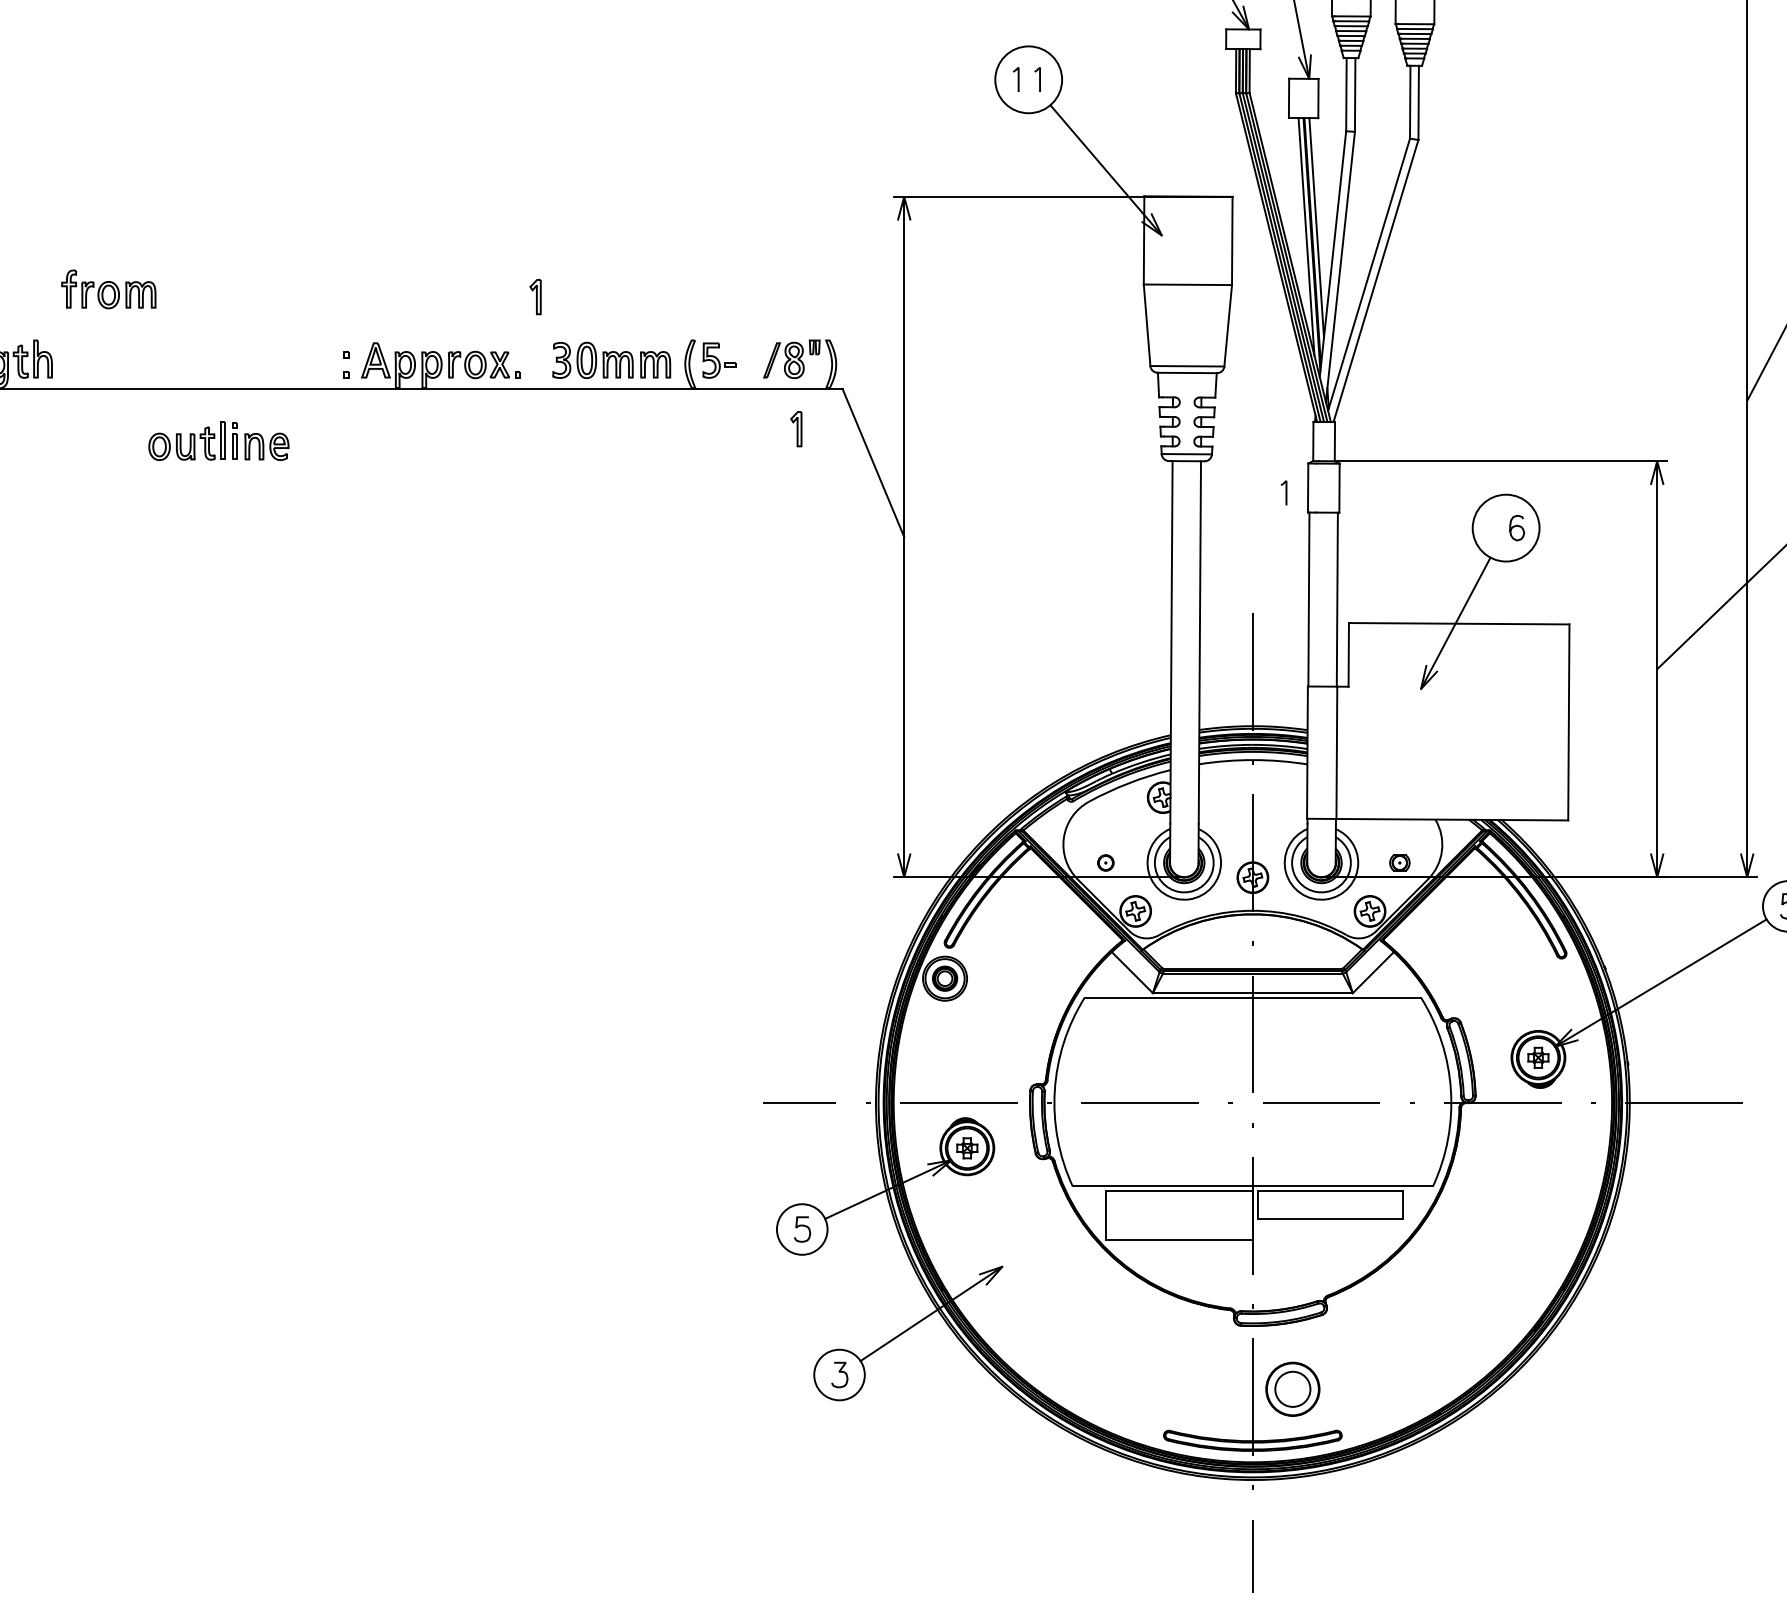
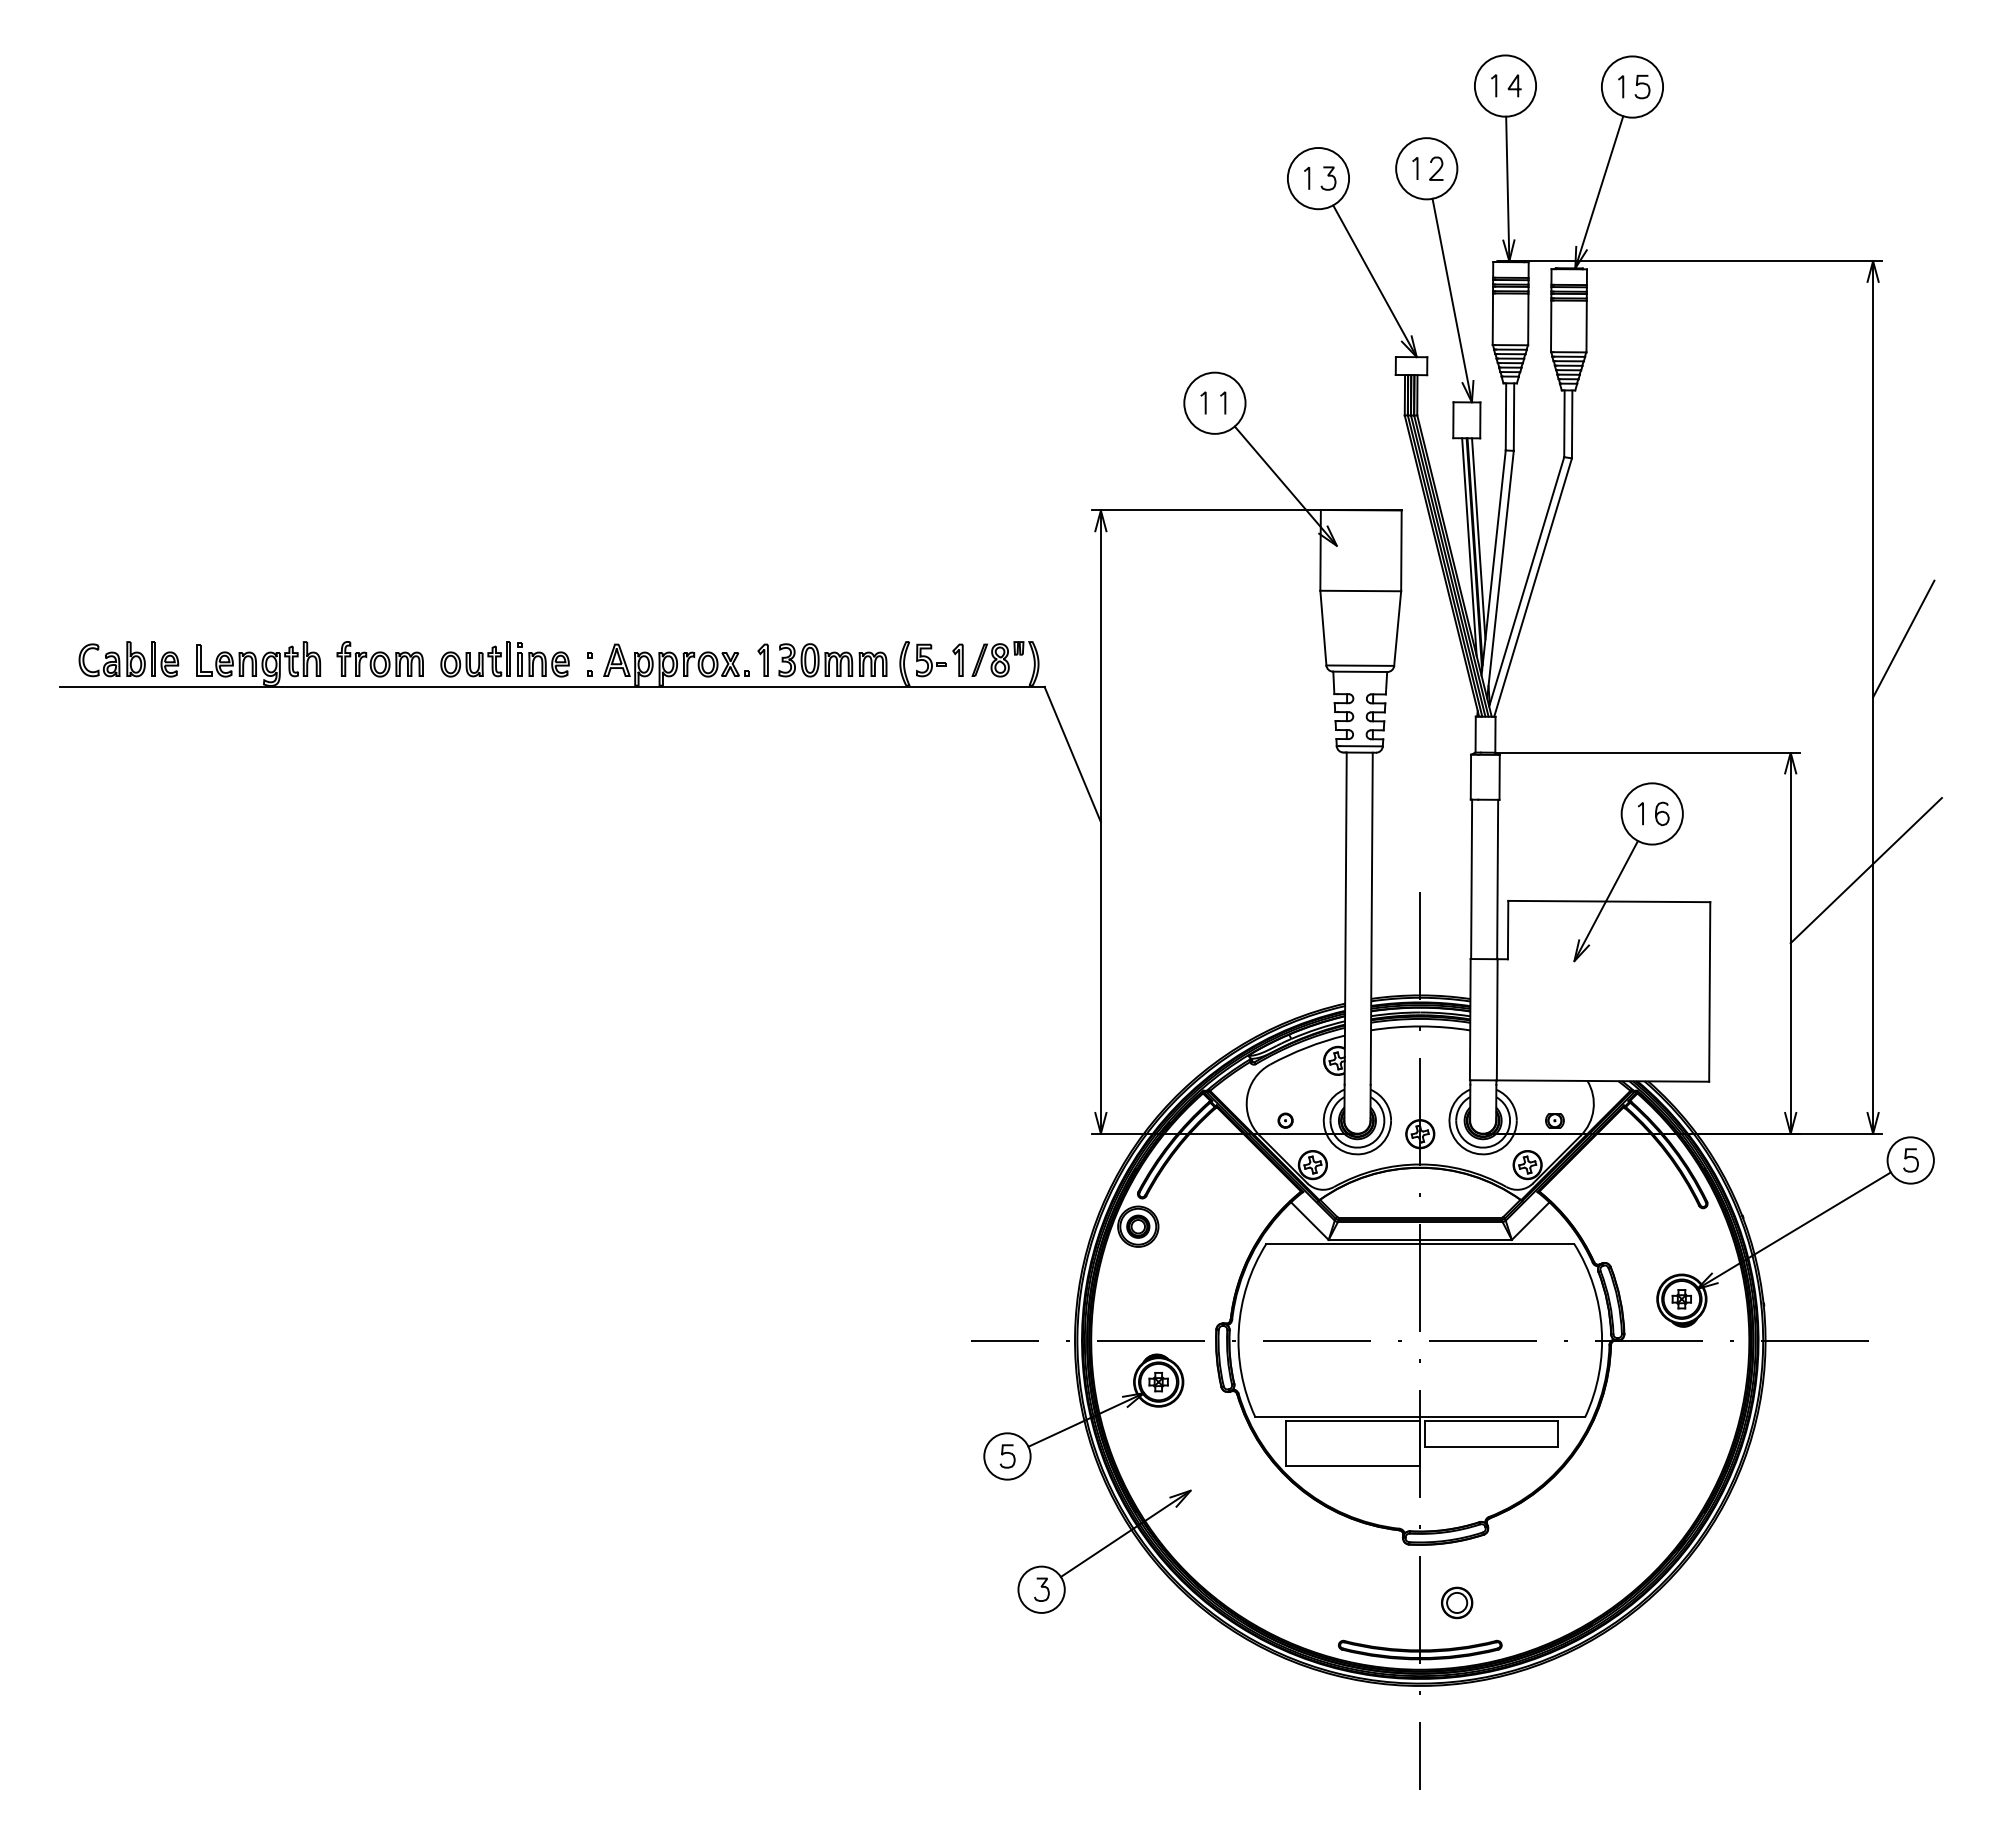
part: (108, 289) -> (379, 659), moved
part: (534, 296) -> (762, 659), moved
part: (795, 428) -> (957, 659), moved
part: (218, 441) -> (504, 659), moved
part: (1283, 492) -> (1640, 813), moved
part: (1293, 1388) -> (1457, 1602), size x0.62

